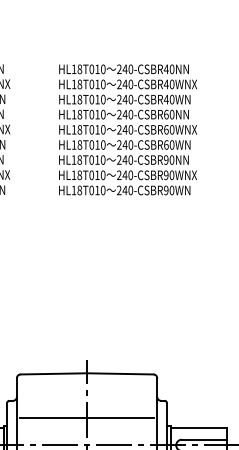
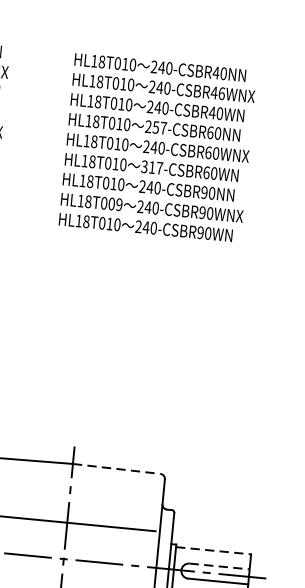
text: (172, 83) -> (222, 92), 240-CSBR40WNX -> 240-CSBR46WNX
text: (127, 114) -> (159, 127), 240-CSBR60NN -> 257-CSBR60NN
text: (125, 144) -> (152, 166), 240-CSBR60WN -> 317-CSBR60WN
text: (100, 175) -> (115, 204), HL18T010 -> HL18T009
line: (120, 373) -> (117, 468), solid -> dashed
line: (199, 428) -> (214, 551), solid -> dashed
line: (204, 439) -> (219, 566), solid -> dashed

